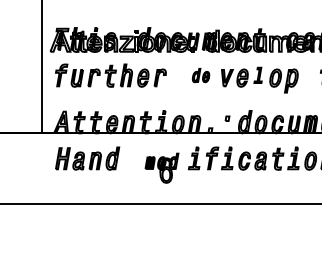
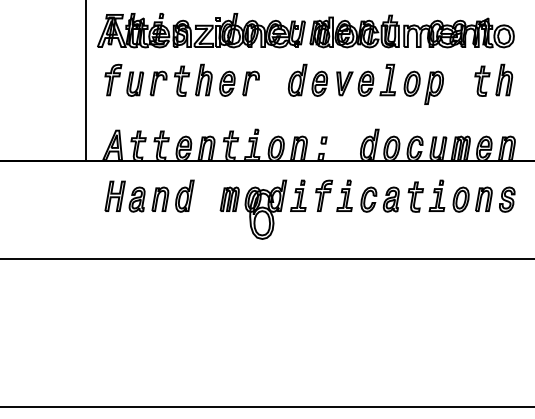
part: (200, 75) -> (307, 79), size x1.67
part: (257, 75) -> (387, 79), size x1.43
part: (227, 118) -> (323, 140), moved
part: (162, 168) -> (253, 209), size x1.43

